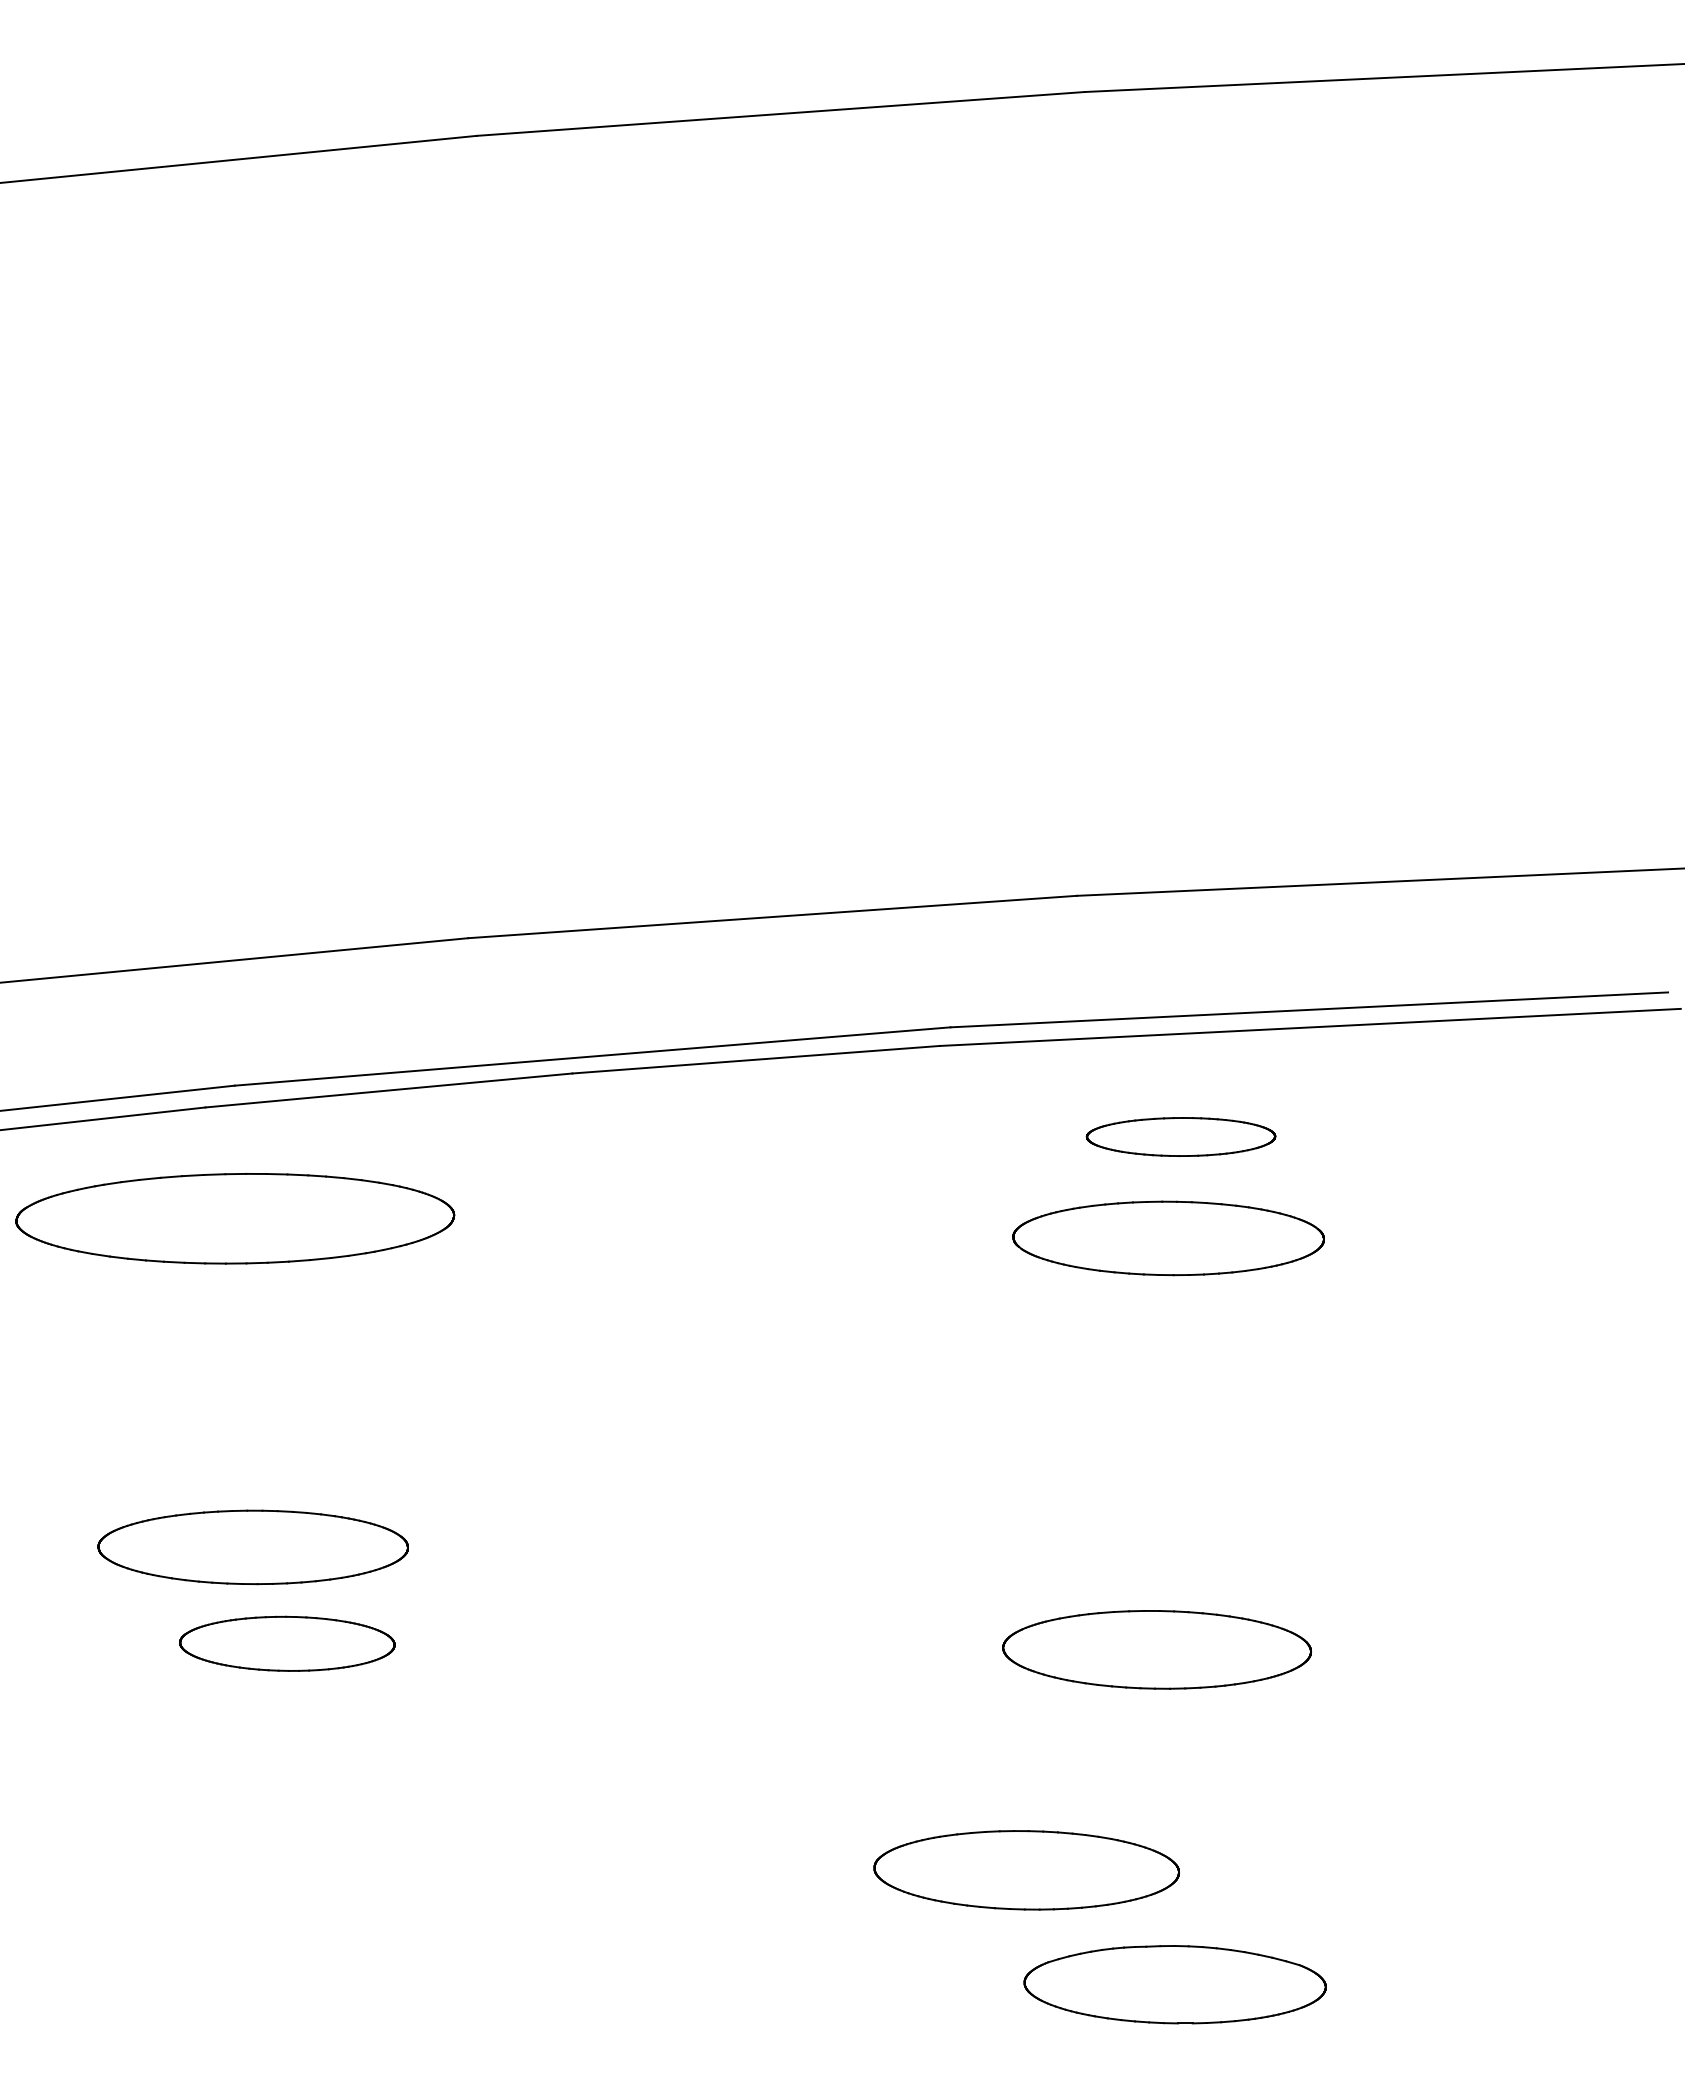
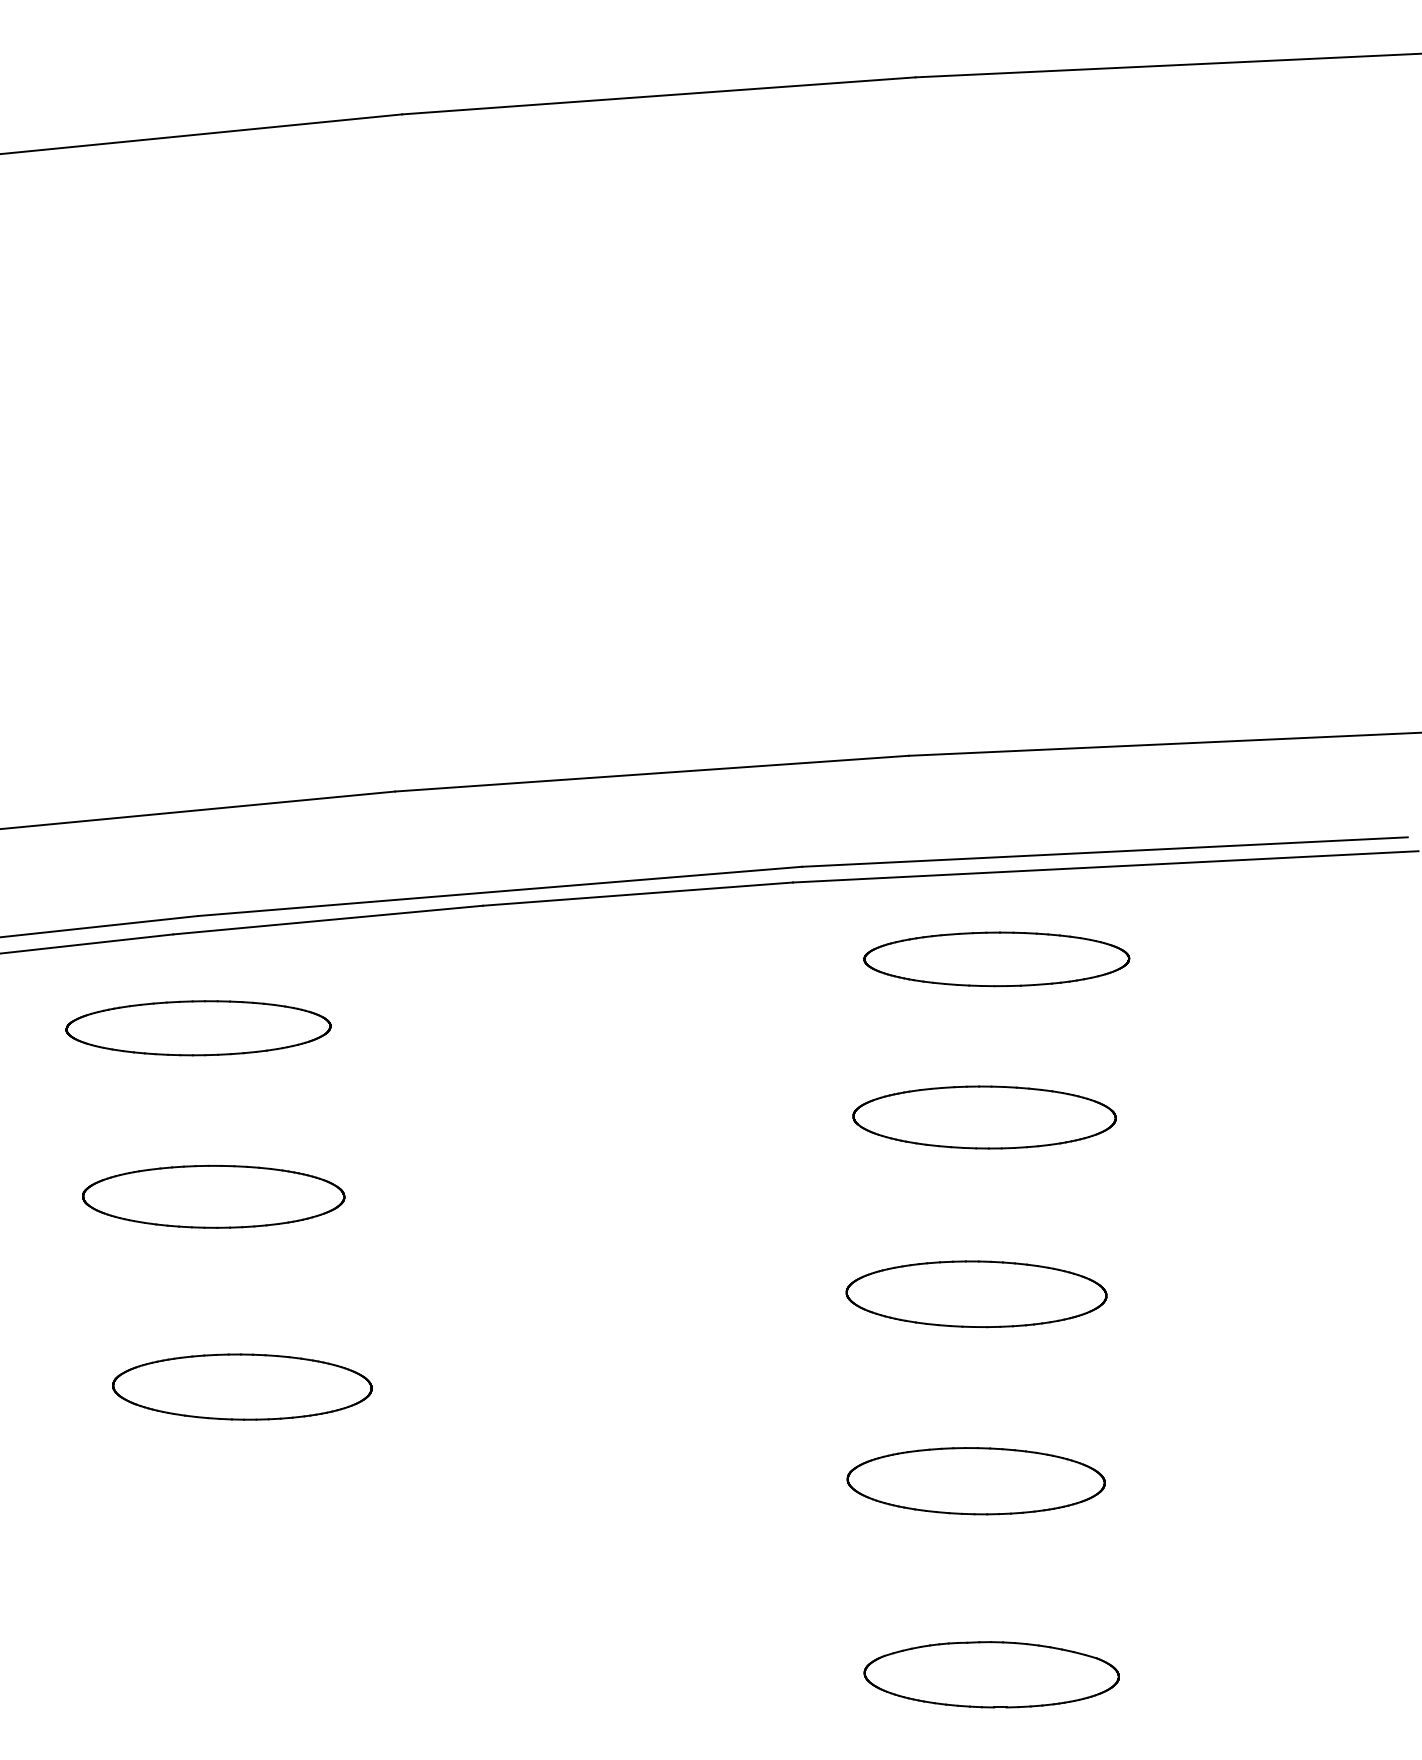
part: (1180, 1136) -> (996, 958), size x1.67
part: (235, 1218) -> (198, 1028), size x0.71
part: (1168, 1238) -> (984, 1117), moved
part: (252, 1547) -> (213, 1196), moved
part: (287, 1643) -> (242, 1386), size x1.43
part: (1157, 1649) -> (976, 1293), moved
part: (1026, 1870) -> (976, 1481), moved

